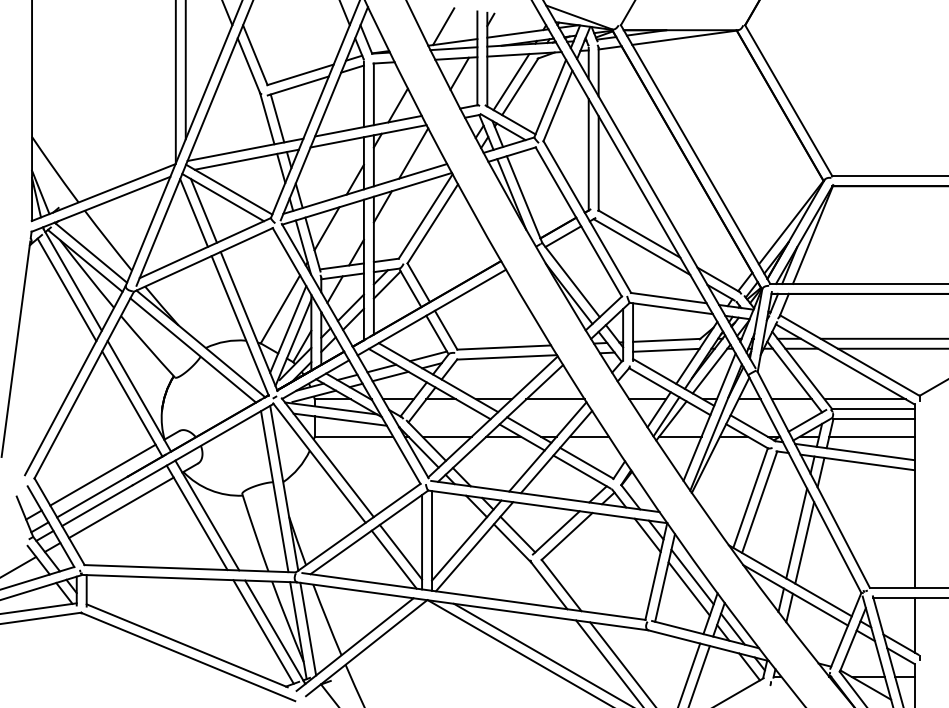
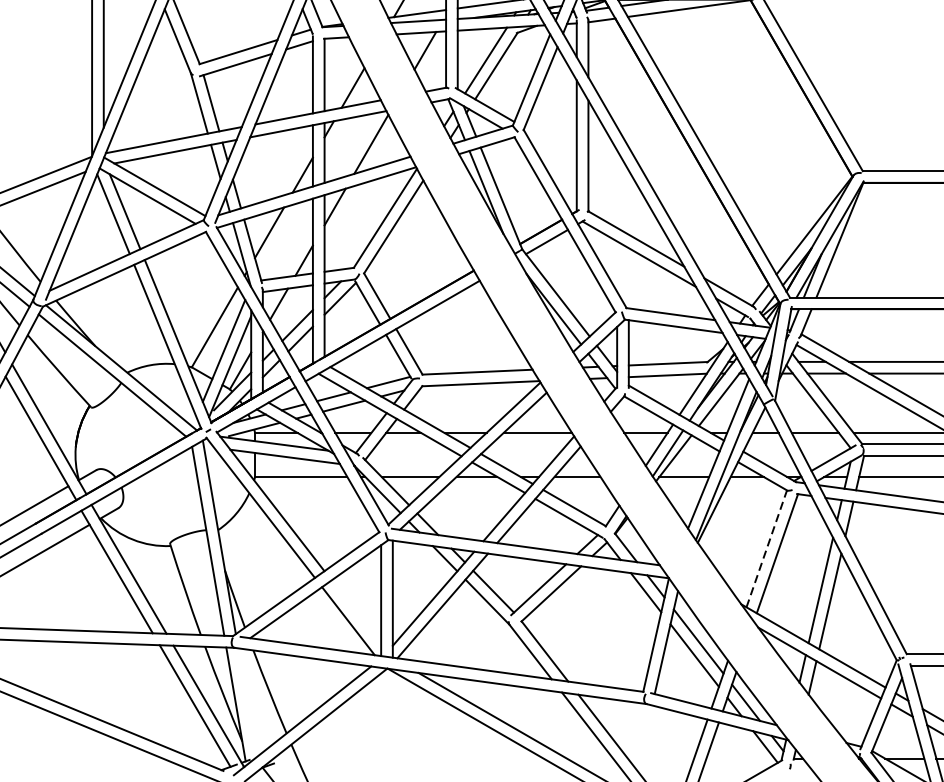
line: (750, 498) -> (766, 549), solid -> dashed
line: (400, 551) -> (355, 611), removed
line: (308, 628) -> (247, 701), removed

